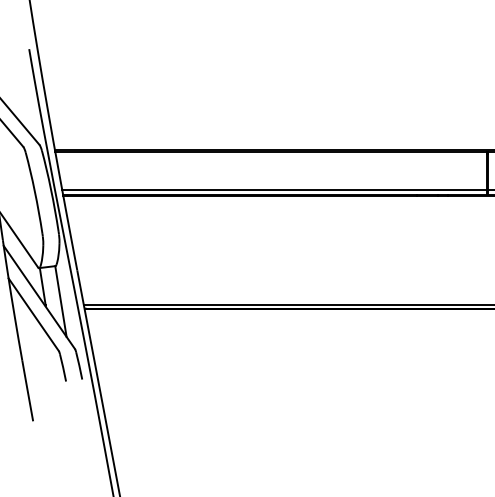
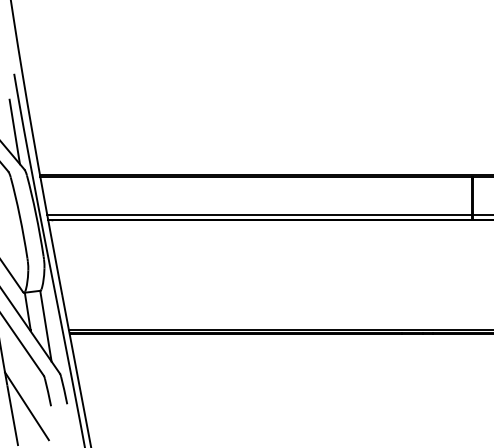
line: (29, 107) -> (14, 132), added
line: (41, 381) -> (26, 406), added

